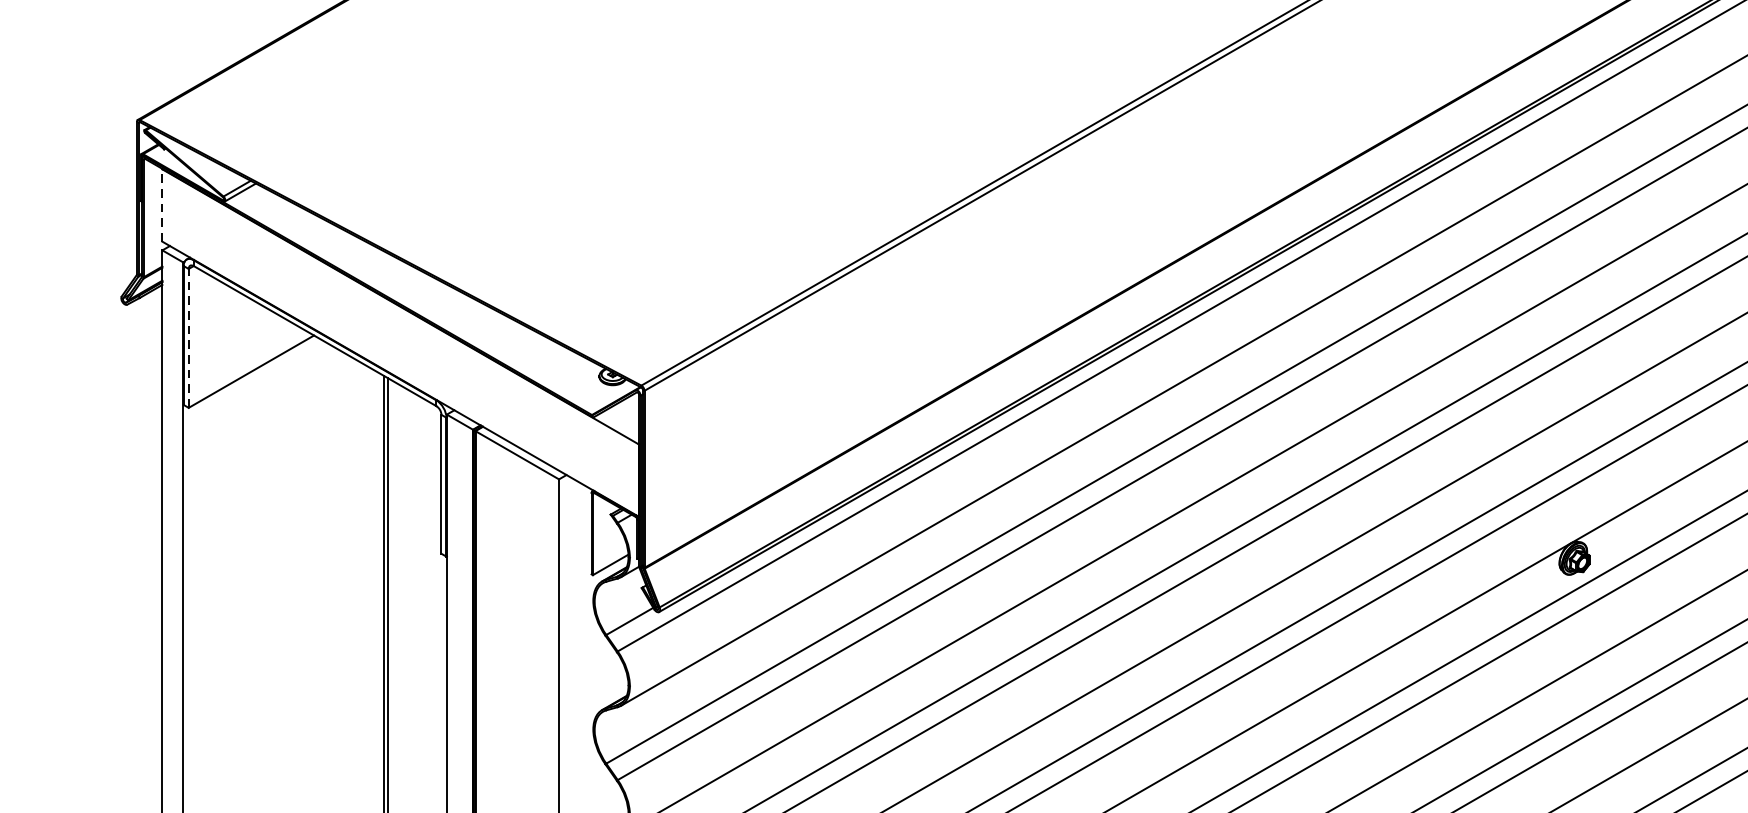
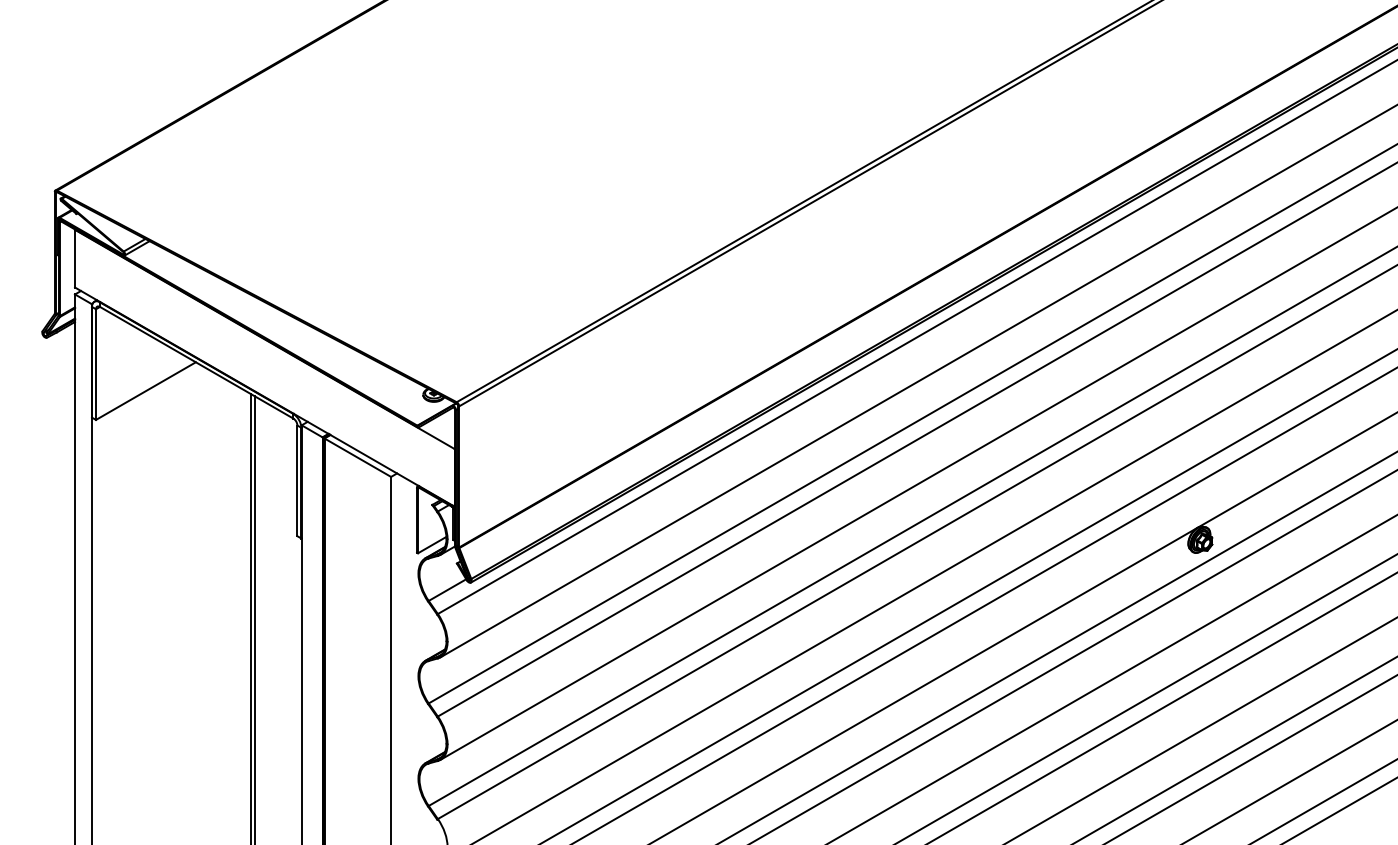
line: (162, 205) -> (75, 258), dashed -> solid
line: (189, 338) -> (96, 364), dashed -> solid

